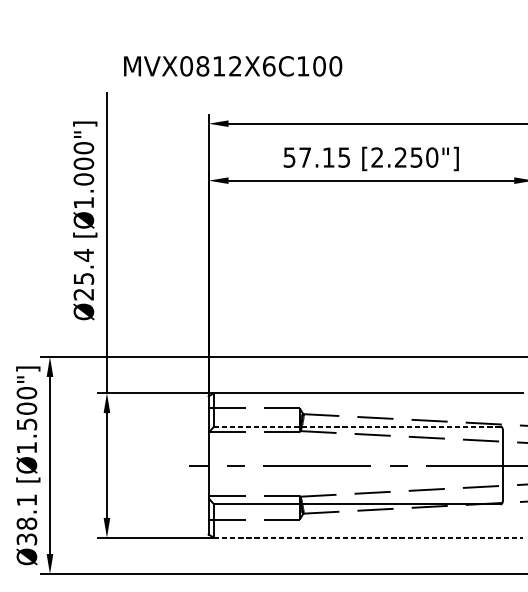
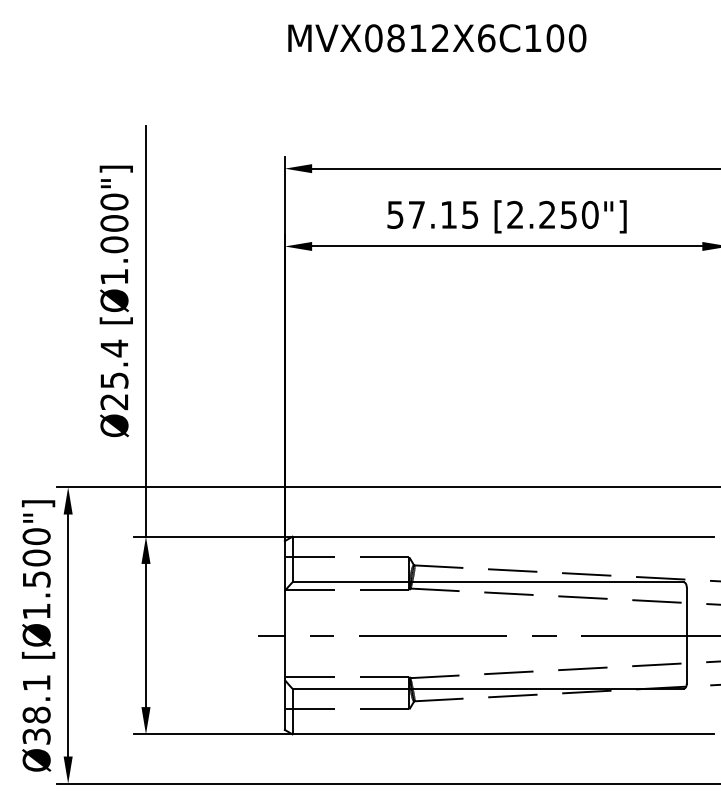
text: (233, 66) -> (437, 38), moved
line: (357, 426) -> (488, 582), dashed -> solid
line: (368, 537) -> (503, 734), dashed -> solid

